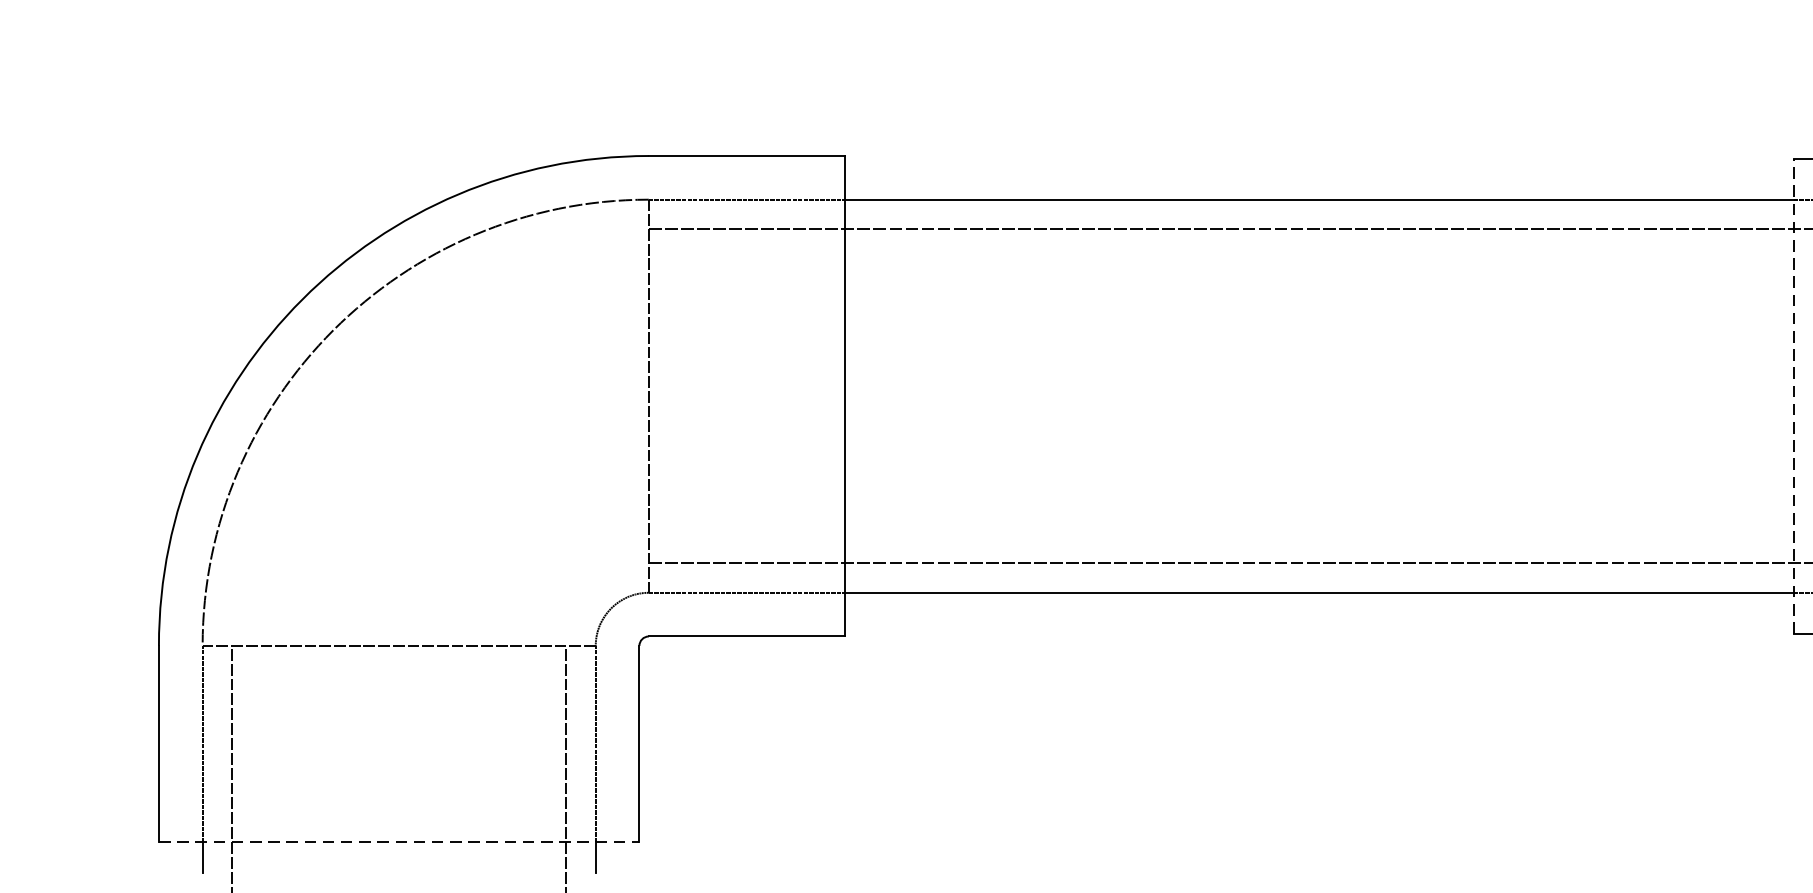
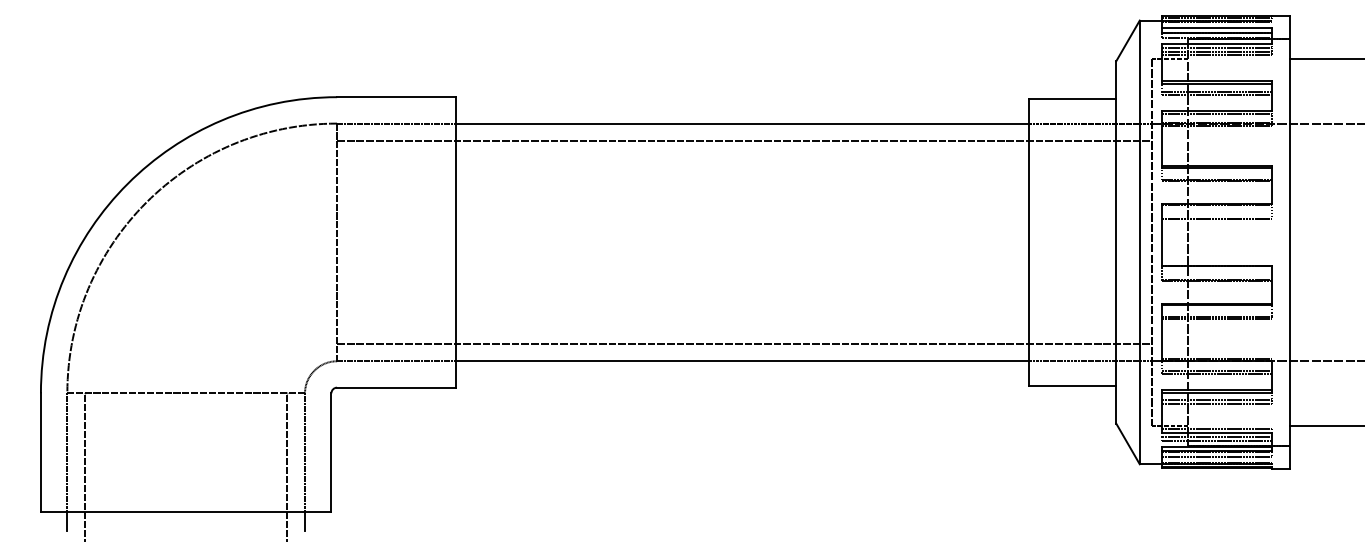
line: (1794, 396) -> (1029, 242), dashed -> solid
line: (399, 842) -> (186, 512), dashed -> solid

